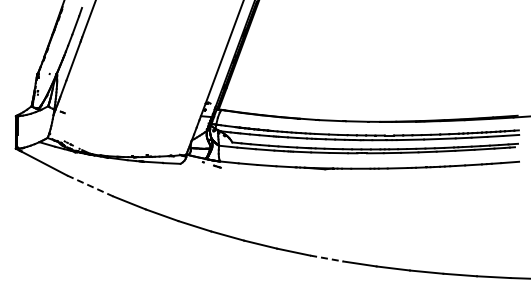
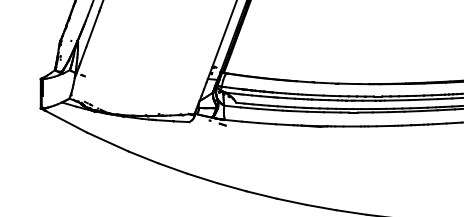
line: (90, 186) -> (108, 142), dashed -> solid
line: (326, 258) -> (321, 207), dashed -> solid

